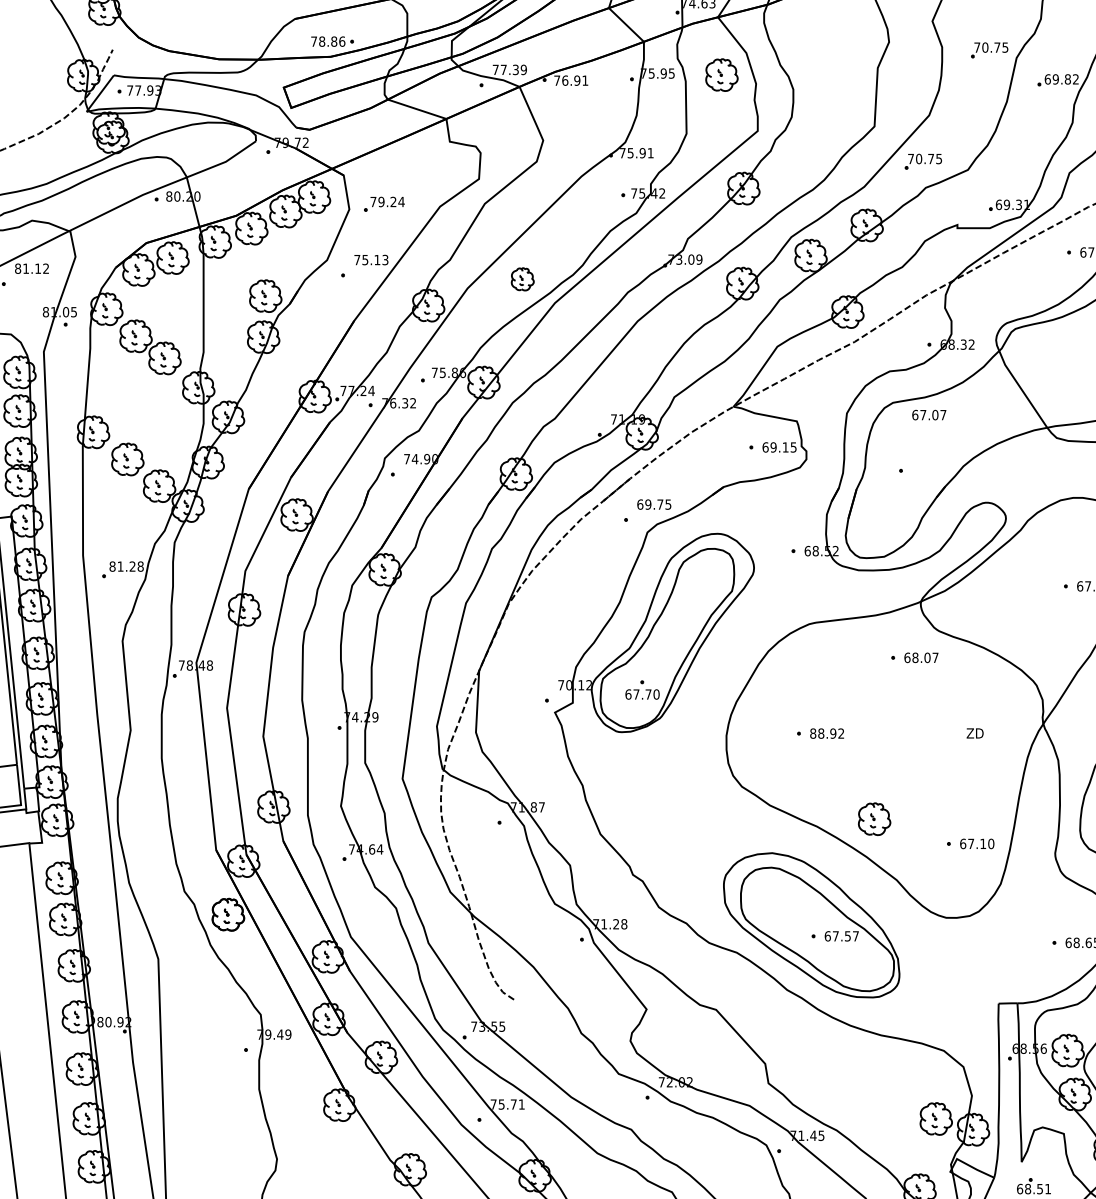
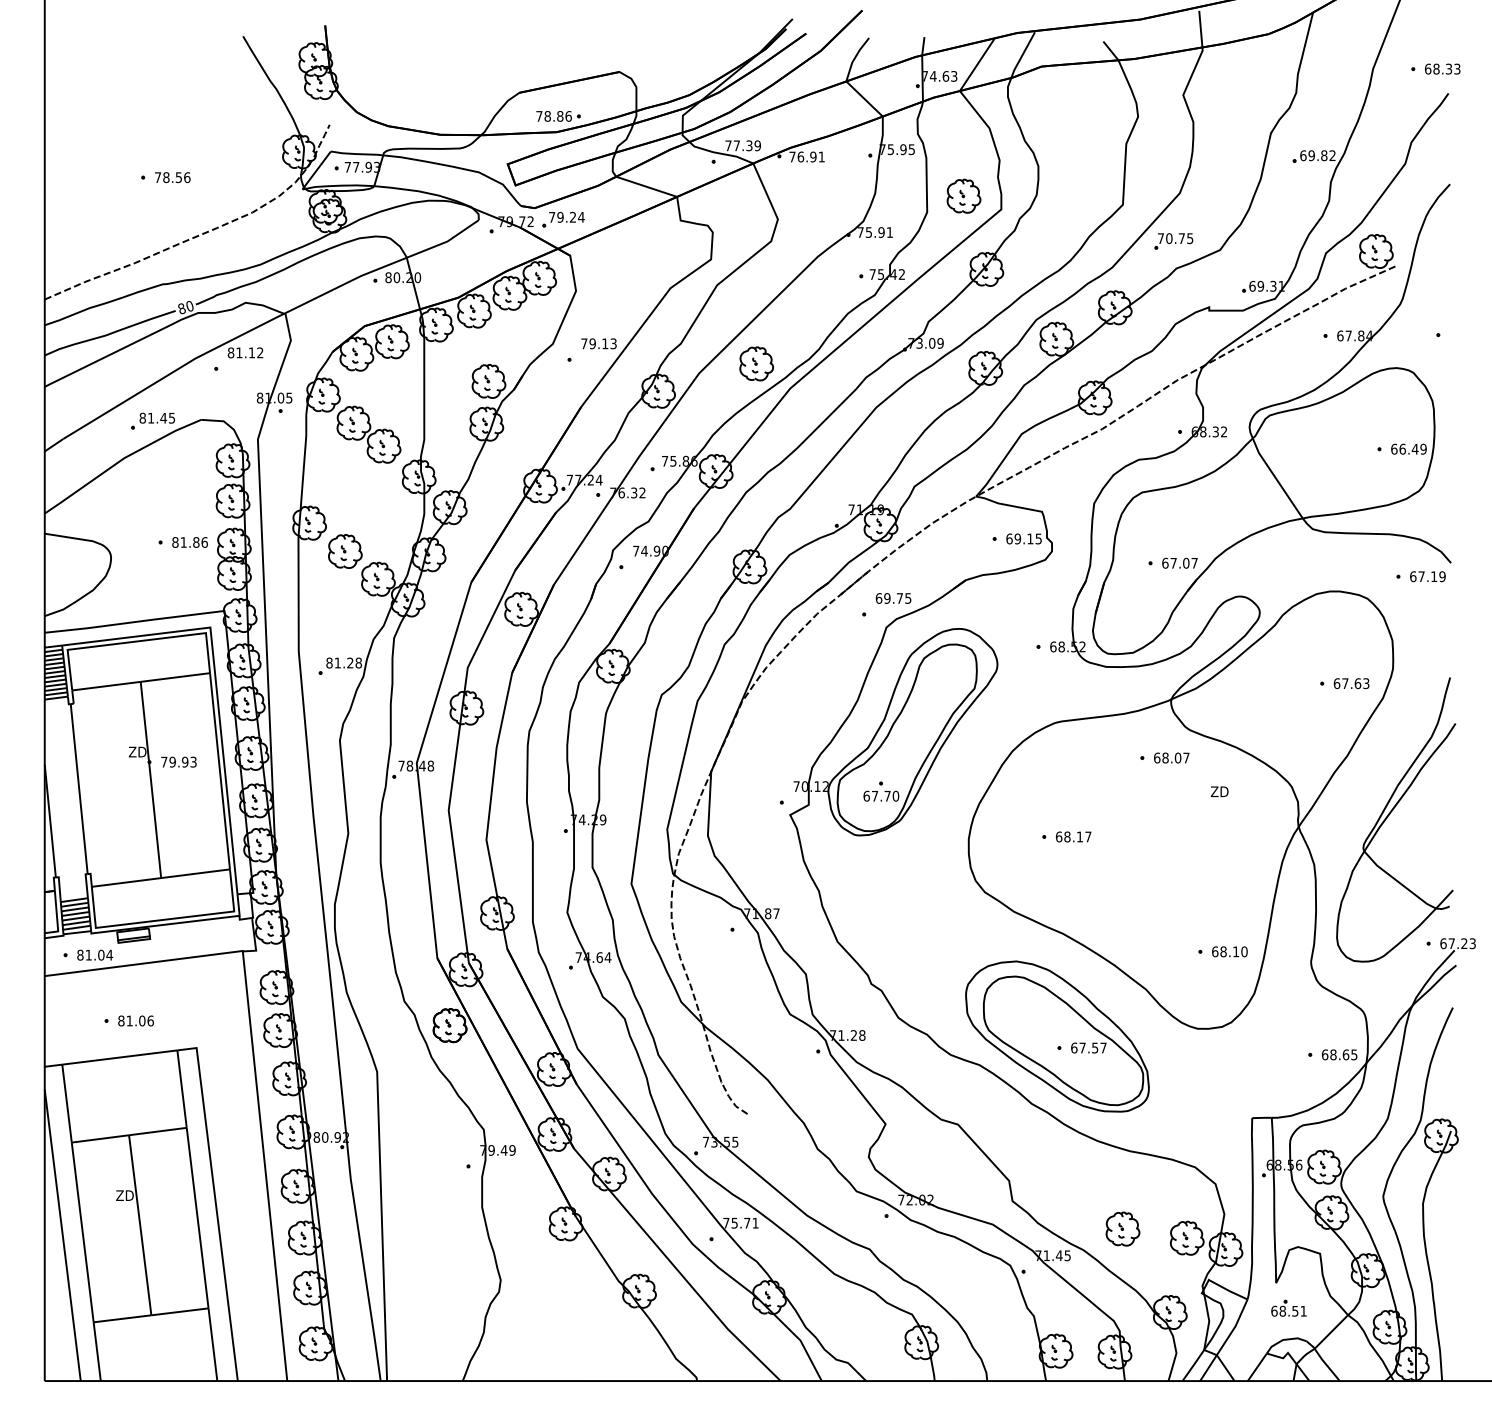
part: (989, 50) -> (1242, 125), removed
part: (721, 74) -> (963, 195), moved
part: (384, 204) -> (563, 219), moved
text: (365, 259) -> (592, 343), 75.13 -> 79.13
part: (522, 278) -> (756, 363), size x1.43
text: (928, 414) -> (1179, 562), moved
text: (827, 733) -> (1073, 836), 88.92 -> 68.17
text: (974, 733) -> (1219, 791), moved
part: (874, 818) -> (1122, 1228), moved
text: (971, 843) -> (1223, 951), 67.10 -> 68.10

